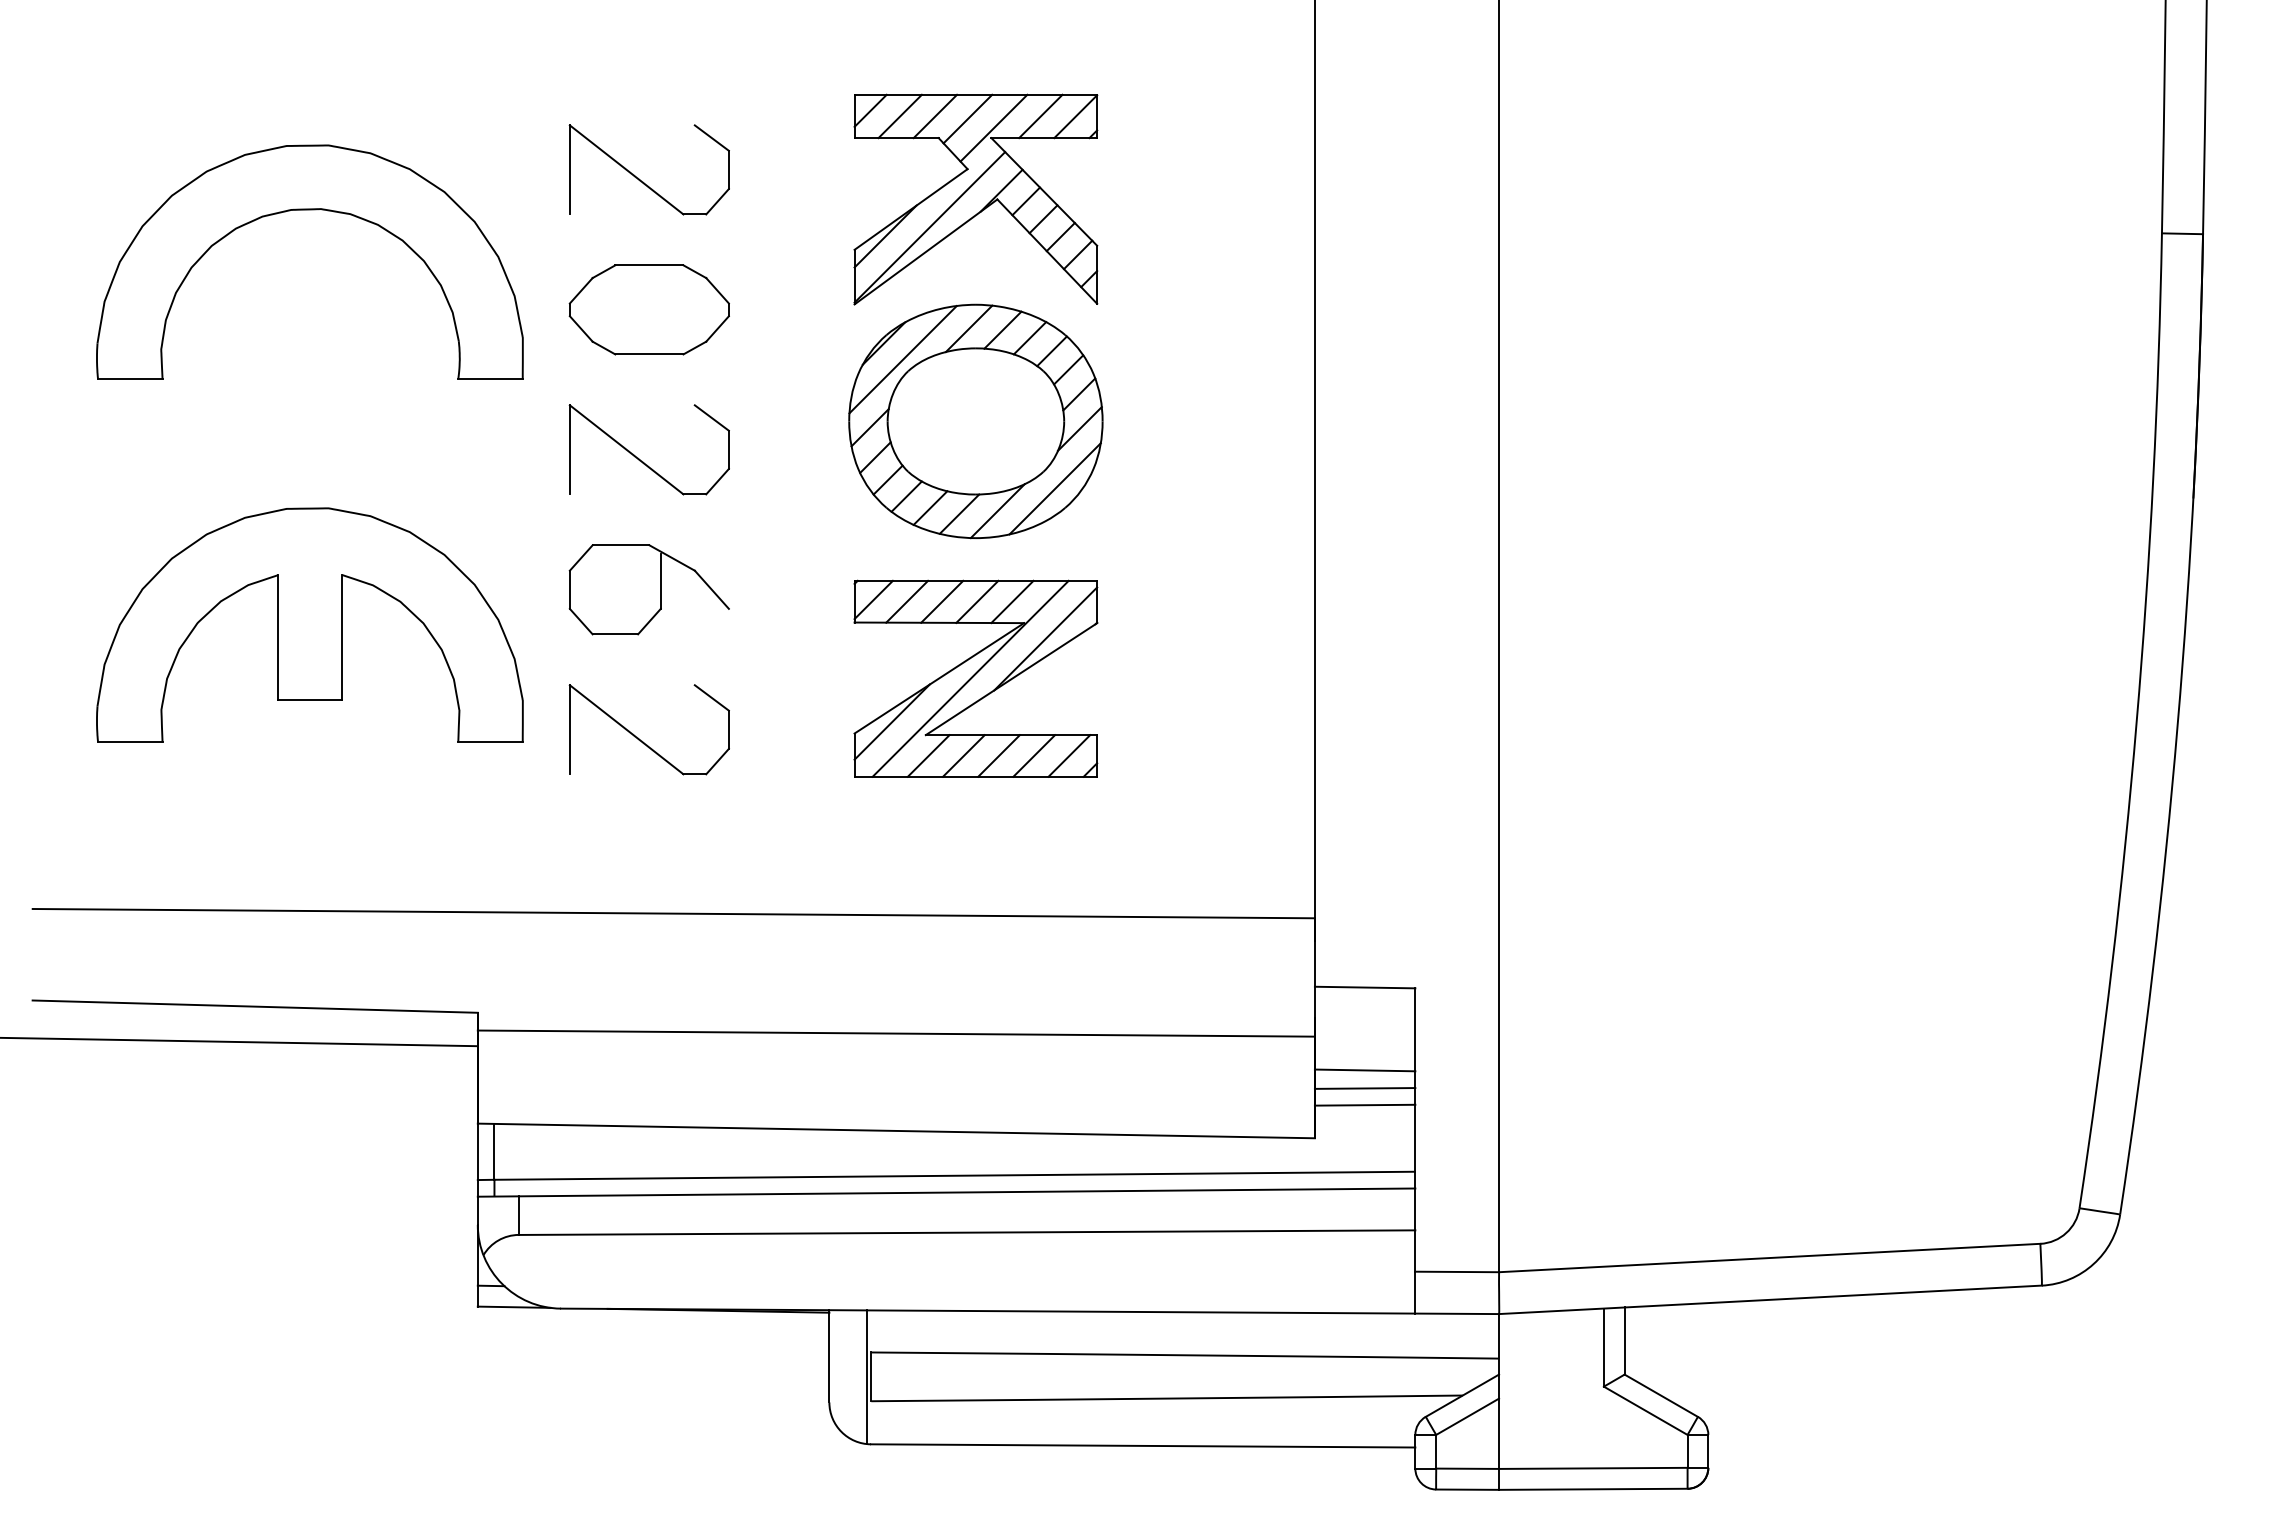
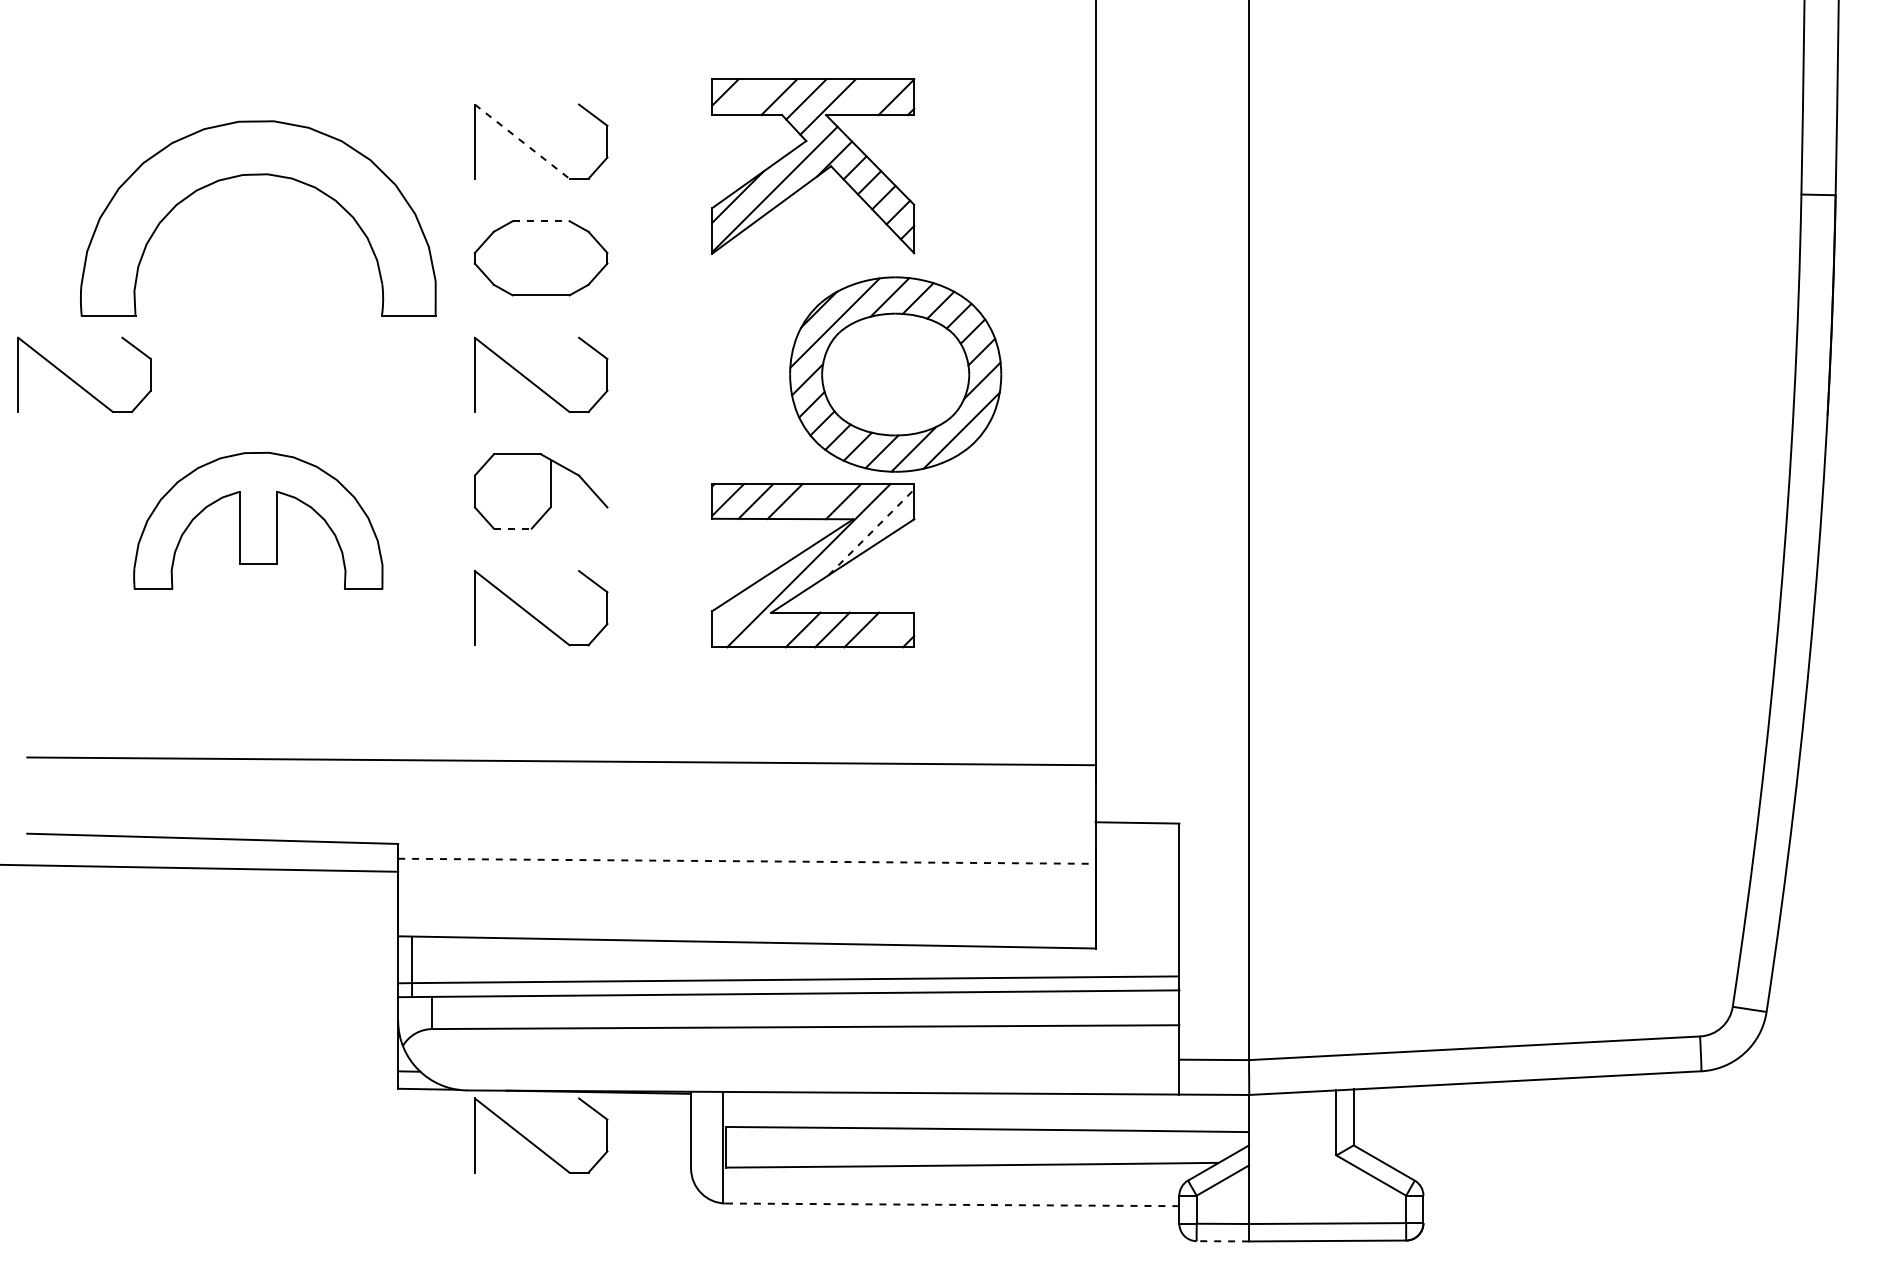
line: (899, 116) -> (749, 97), removed
line: (1040, 116) -> (867, 97), removed
line: (627, 170) -> (522, 142), solid -> dashed
line: (649, 265) -> (541, 221), solid -> dashed
part: (975, 421) -> (895, 374), moved
part: (91, 458) -> (76, 382), added
line: (977, 601) -> (814, 501), removed
part: (309, 624) -> (257, 520), size x0.7
line: (615, 634) -> (512, 528), solid -> dashed
line: (1045, 638) -> (871, 532), solid -> dashed
line: (891, 721) -> (742, 601), removed
line: (928, 755) -> (773, 629), removed
line: (1069, 755) -> (891, 629), removed
line: (896, 1033) -> (747, 861), solid -> dashed
line: (1364, 1070) -> (1136, 892), removed
line: (1364, 1088) -> (1136, 907), removed
line: (1364, 1104) -> (1136, 920), removed
part: (642, 1373) -> (535, 1144), added
line: (1142, 1445) -> (951, 1204), solid -> dashed
line: (1467, 1489) -> (1222, 1241), solid -> dashed

